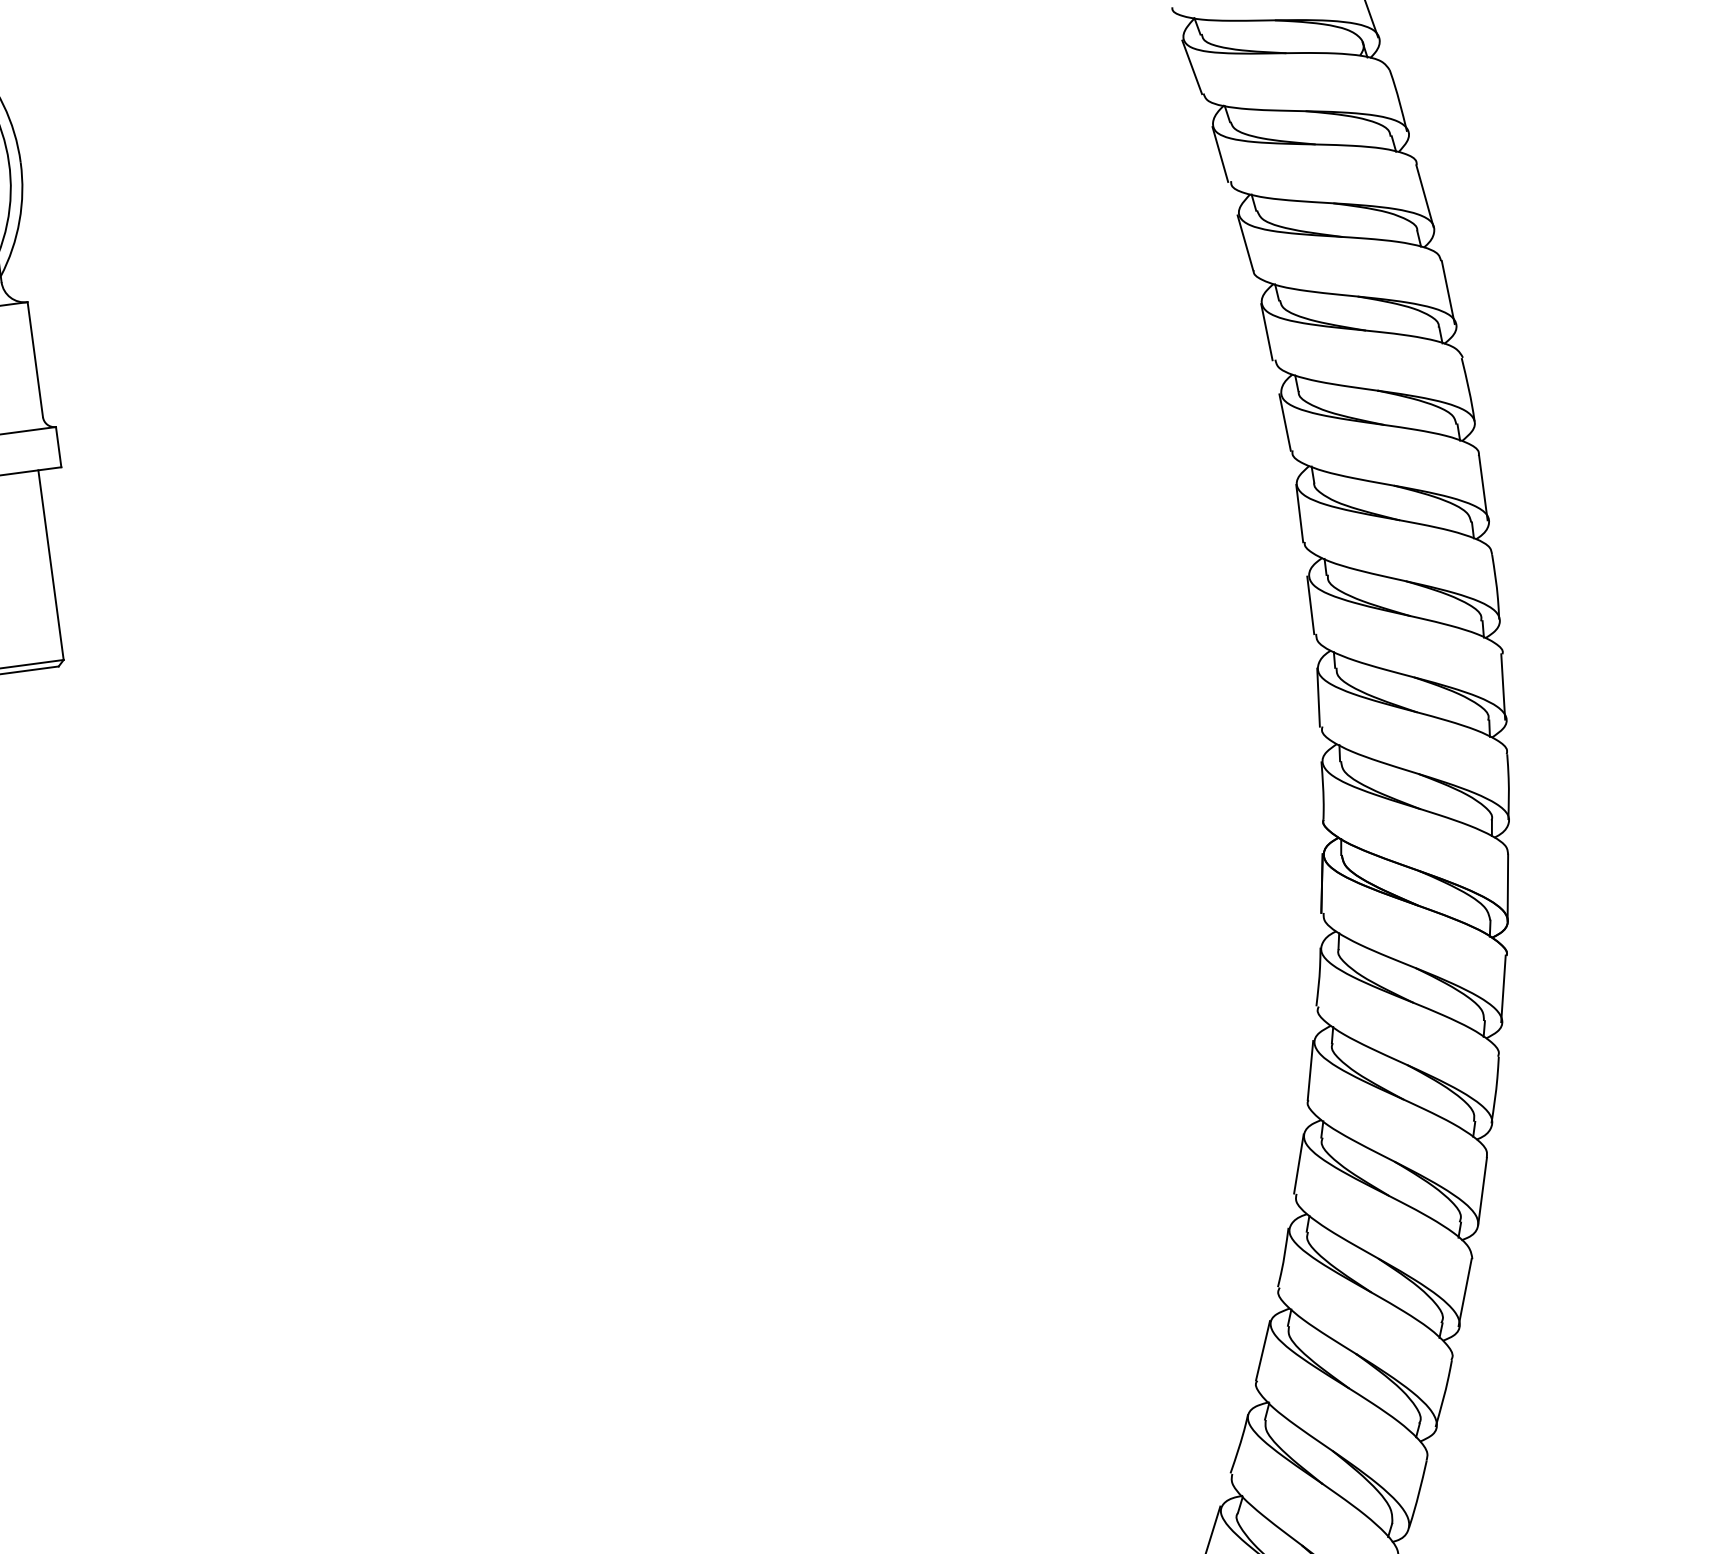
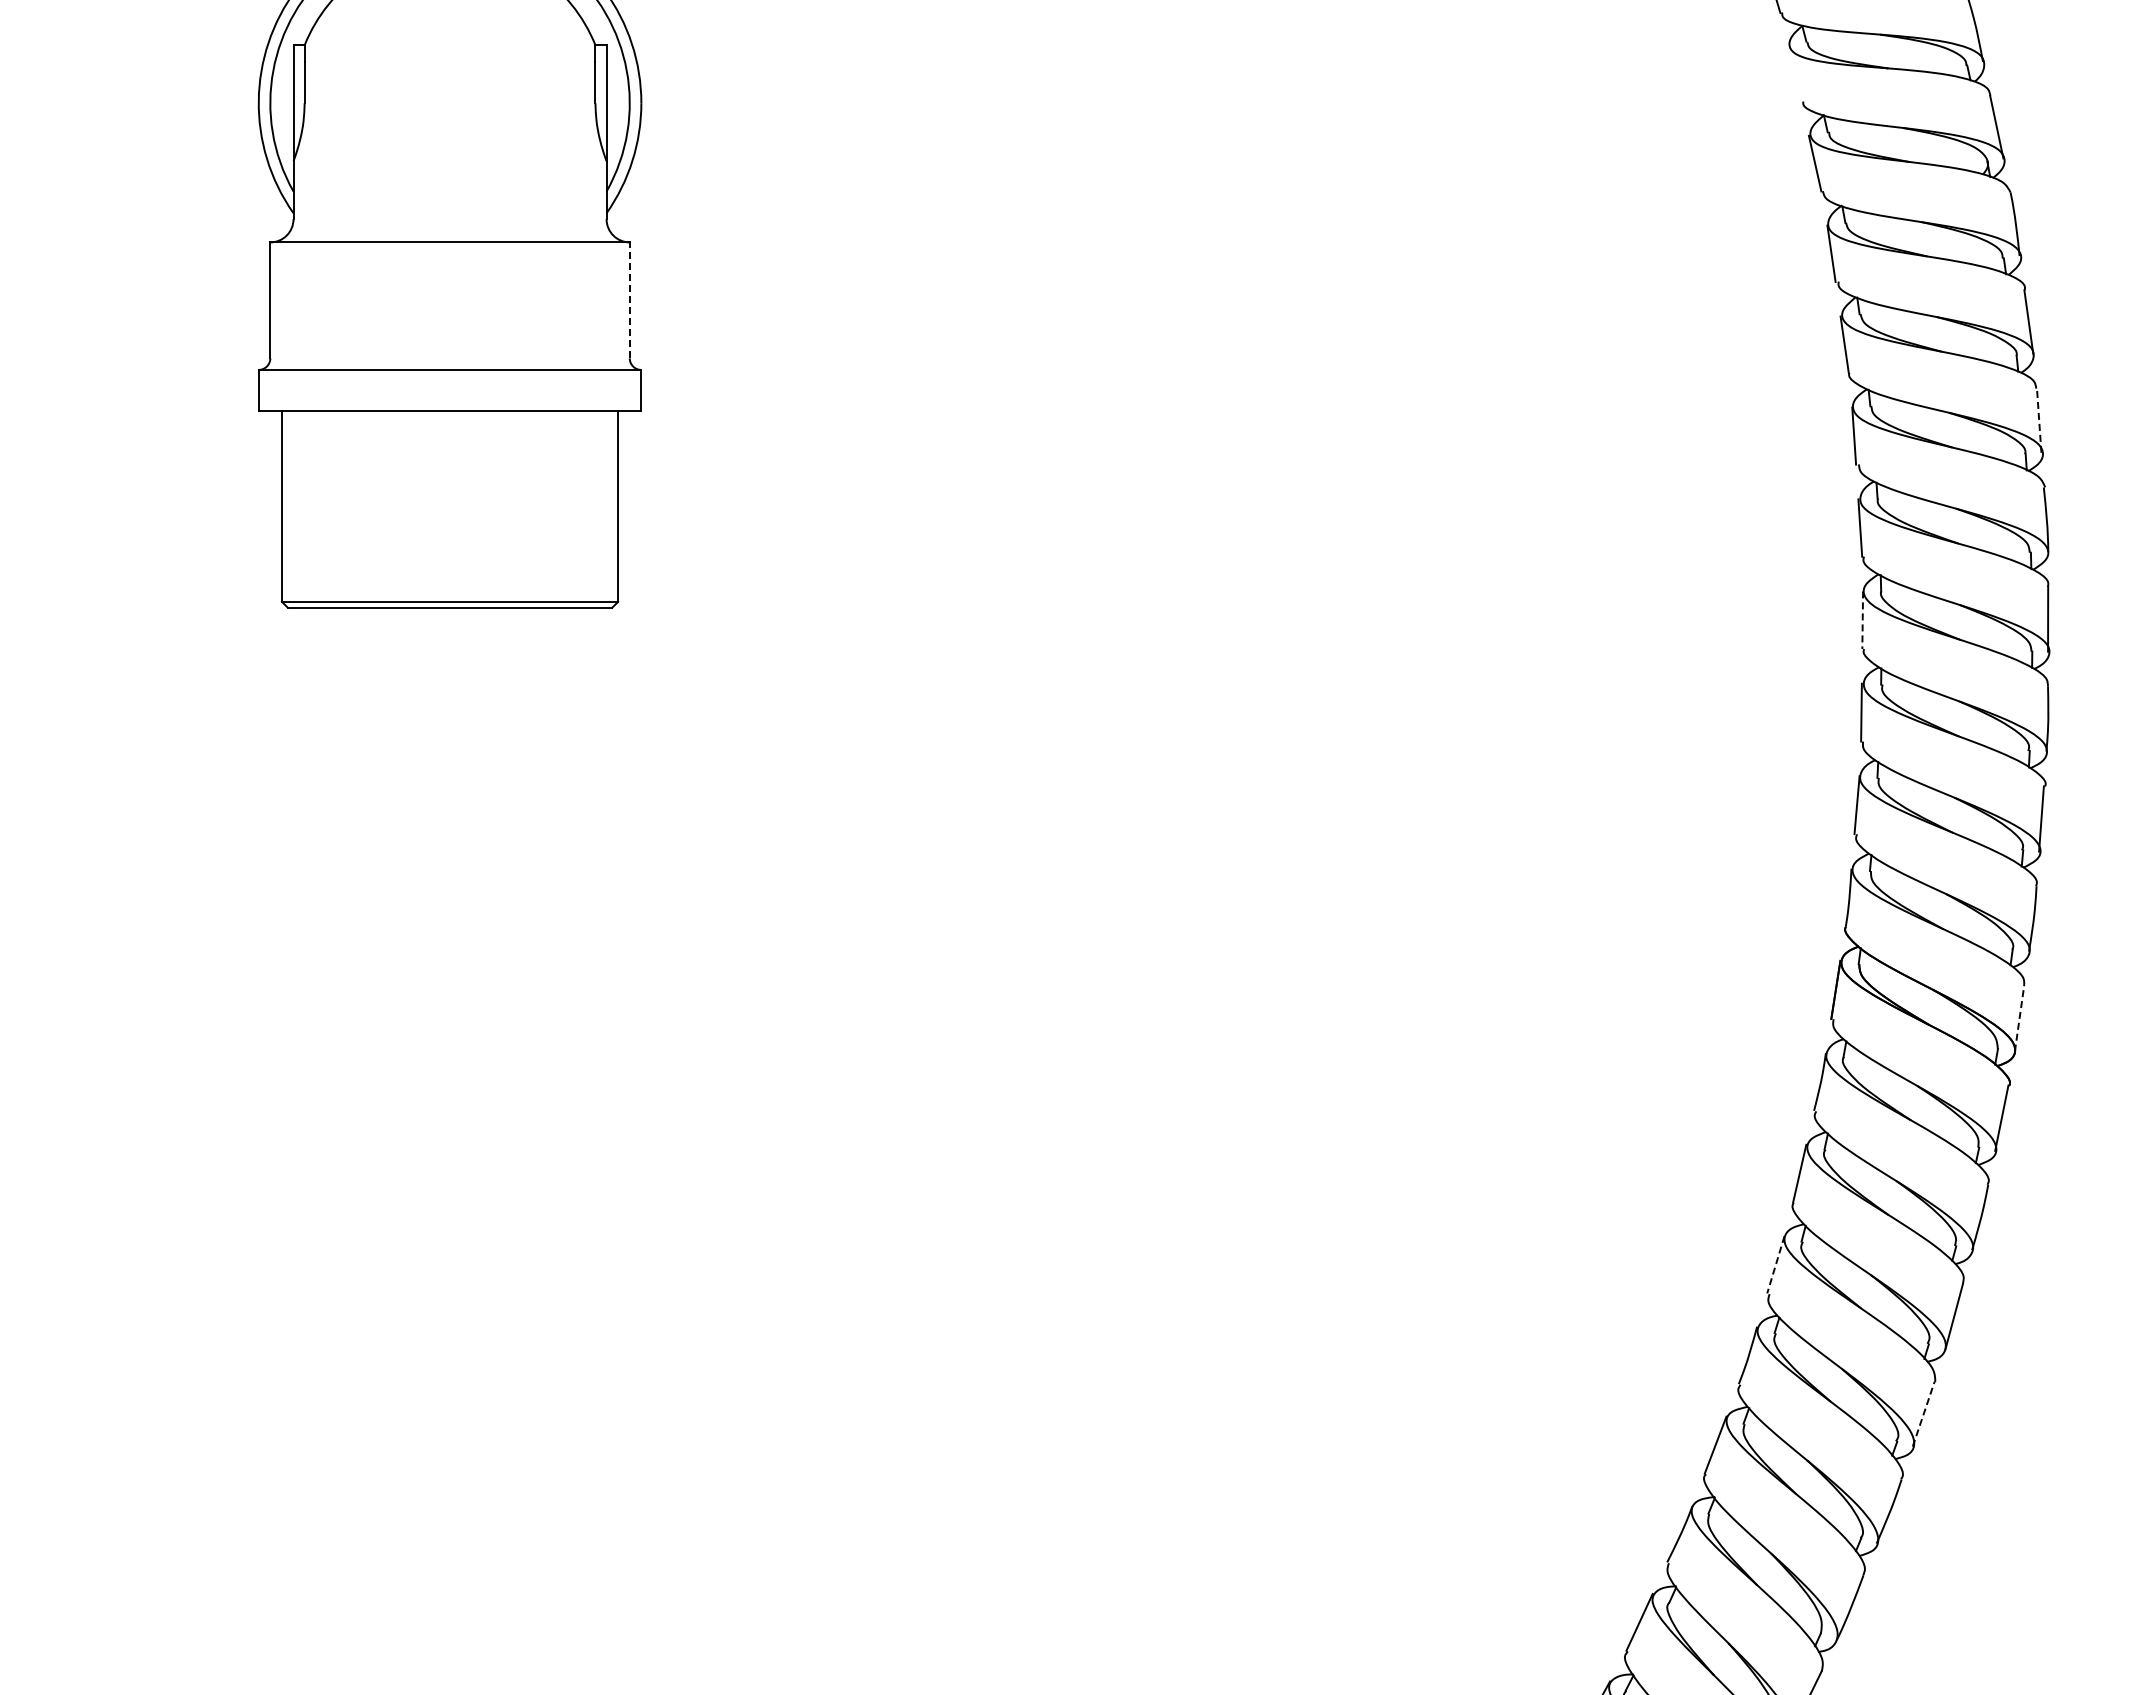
line: (1448, 292) -> (2039, 420), solid -> dashed
line: (35, 359) -> (629, 300), solid -> dashed
line: (1299, 513) -> (1862, 620), solid -> dashed
line: (1507, 887) -> (2019, 1018), solid -> dashed
line: (1298, 1163) -> (1775, 1264), solid -> dashed
line: (1464, 1291) -> (1923, 1413), solid -> dashed

